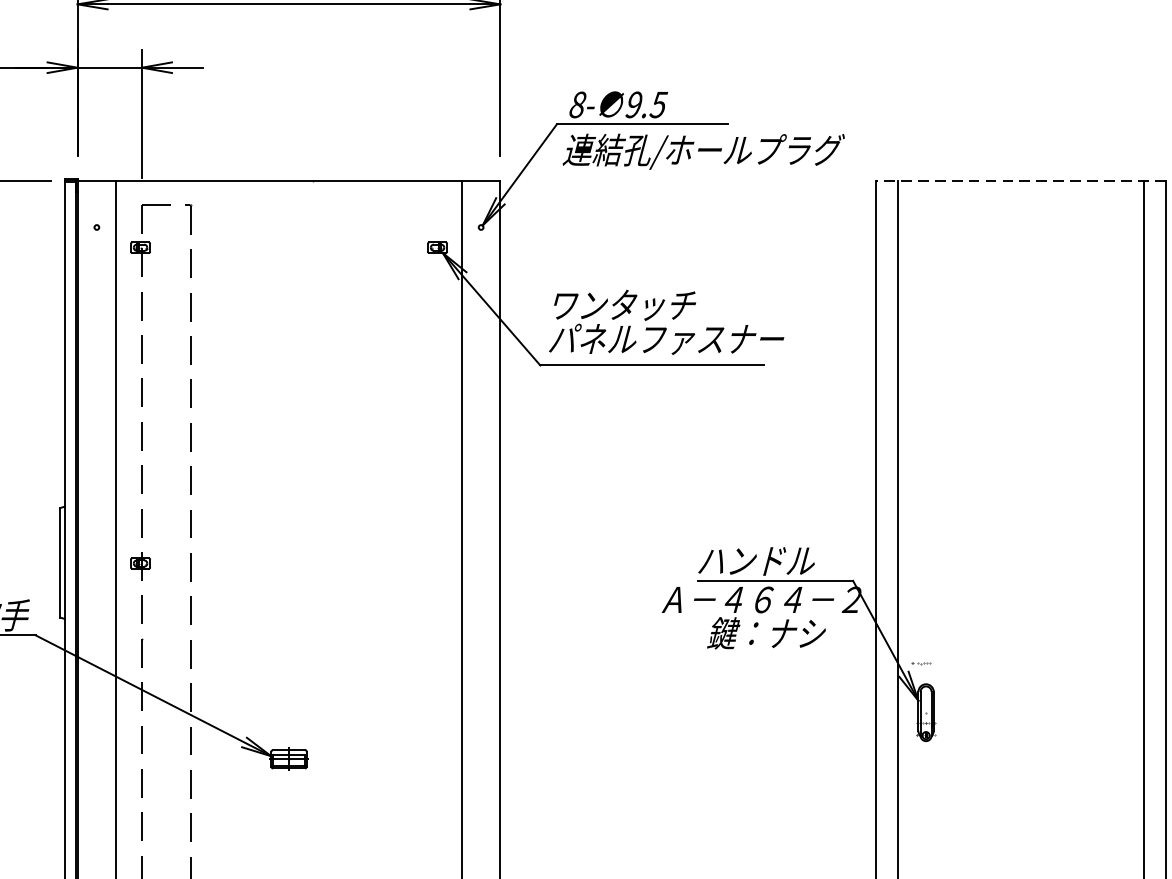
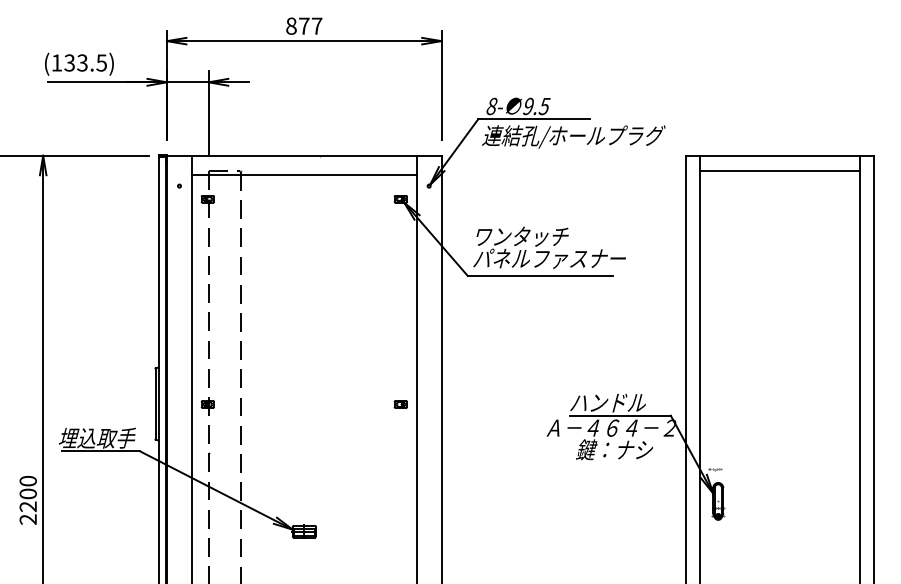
line: (1020, 180) -> (779, 155), dashed -> solid
line: (1020, 204) -> (779, 171), added
line: (289, 209) -> (304, 174), added
part: (437, 563) -> (400, 404), added

